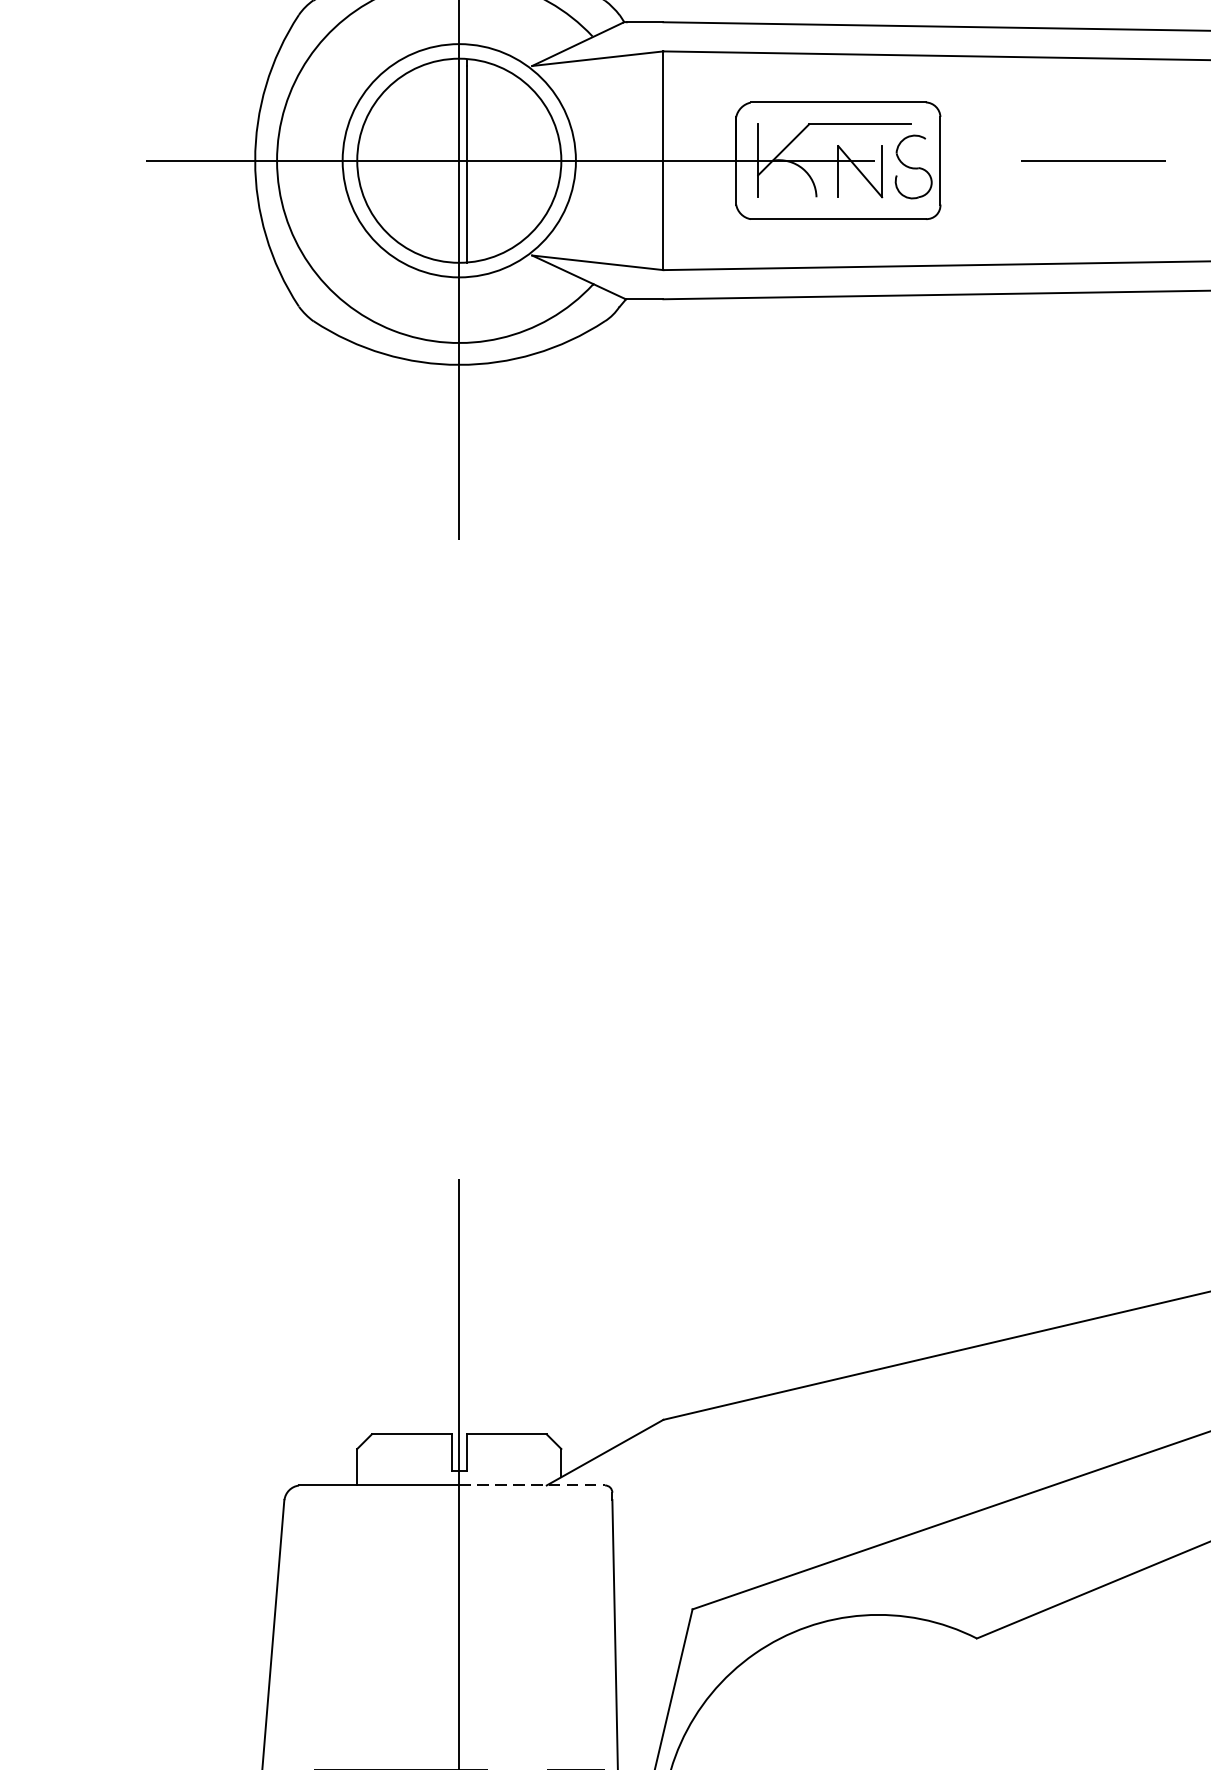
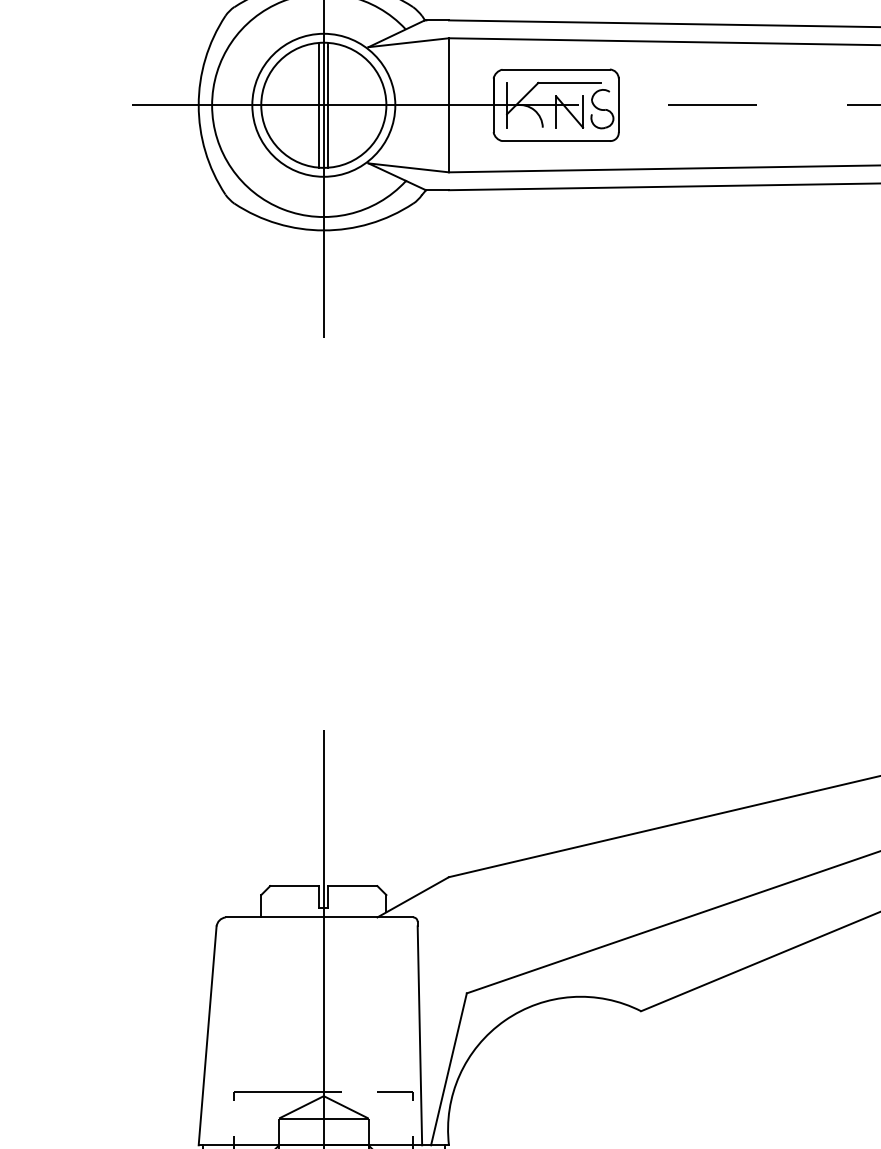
line: (452, 161) -> (319, 105), added
line: (532, 1485) -> (368, 917), dashed -> solid

